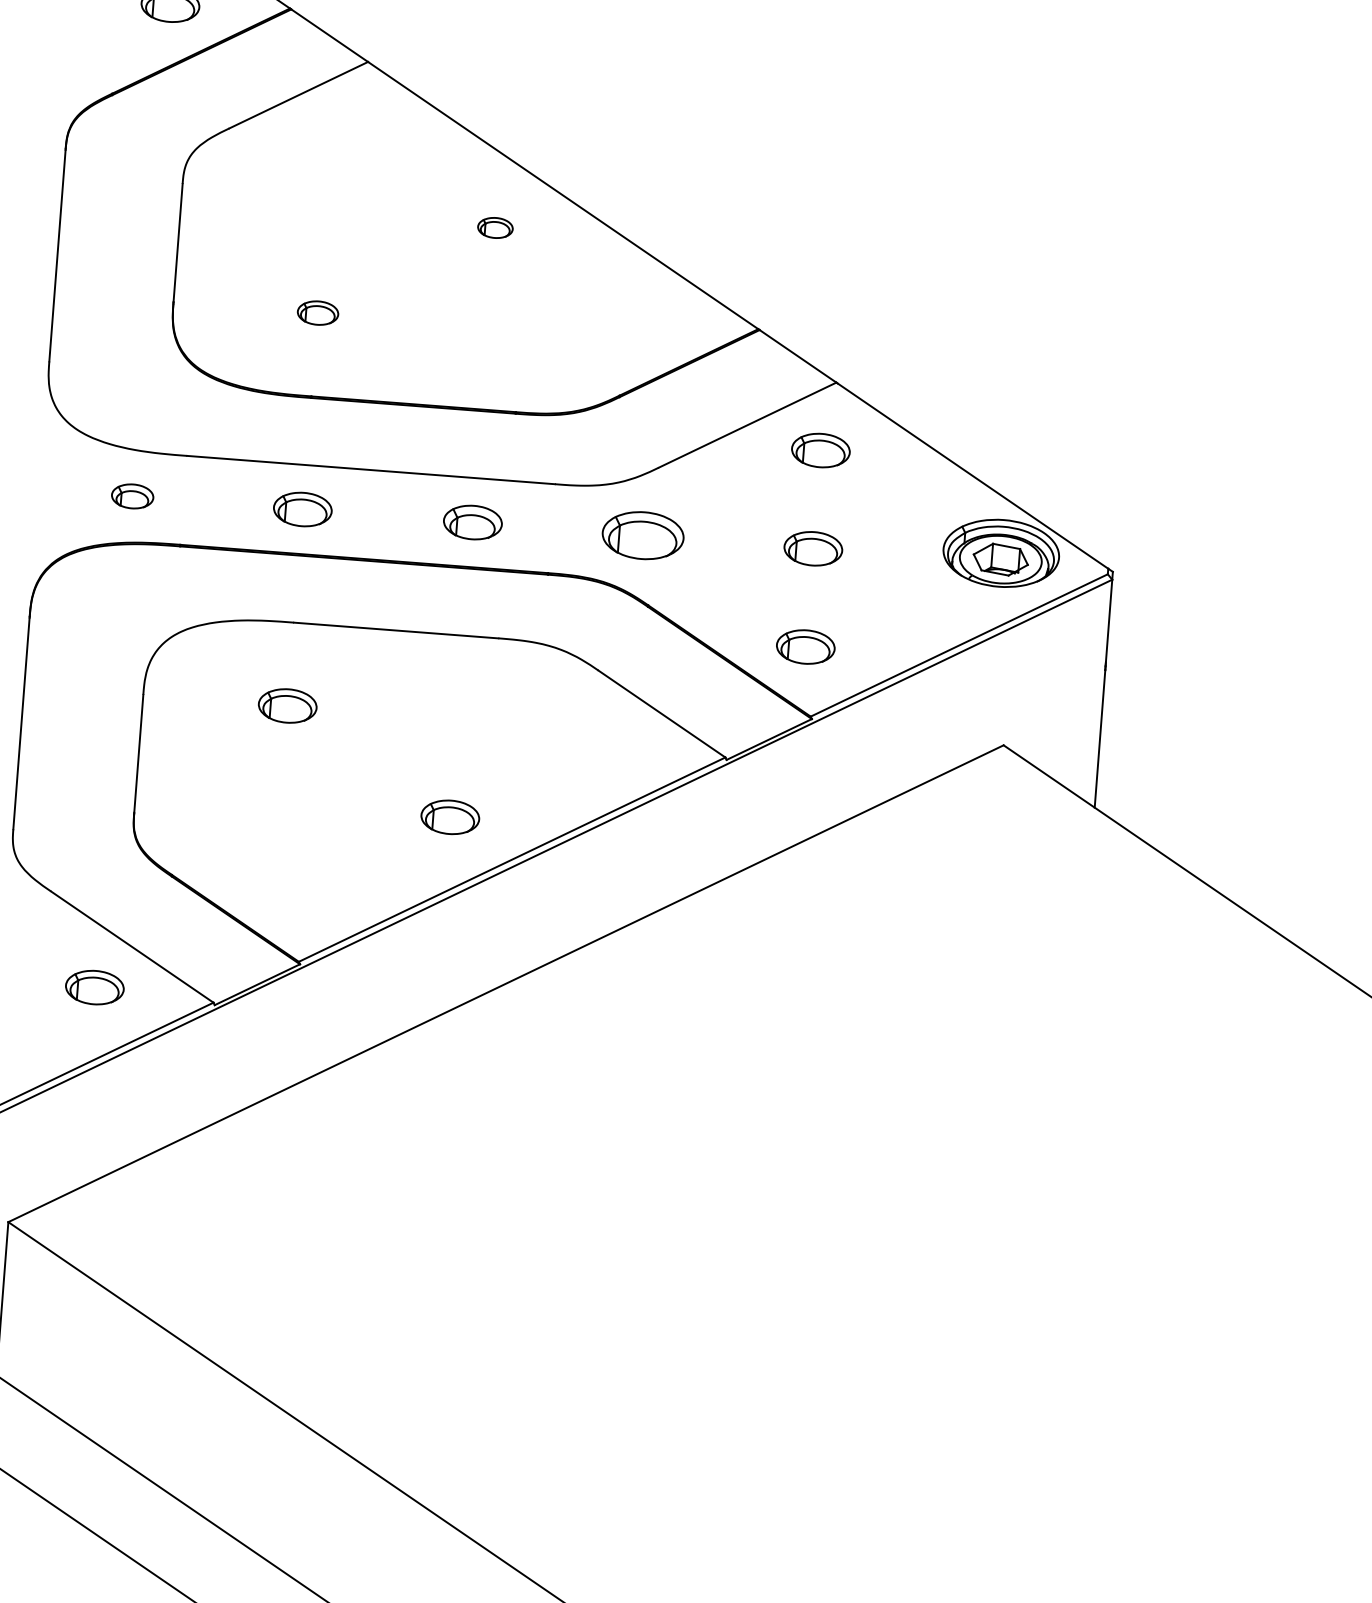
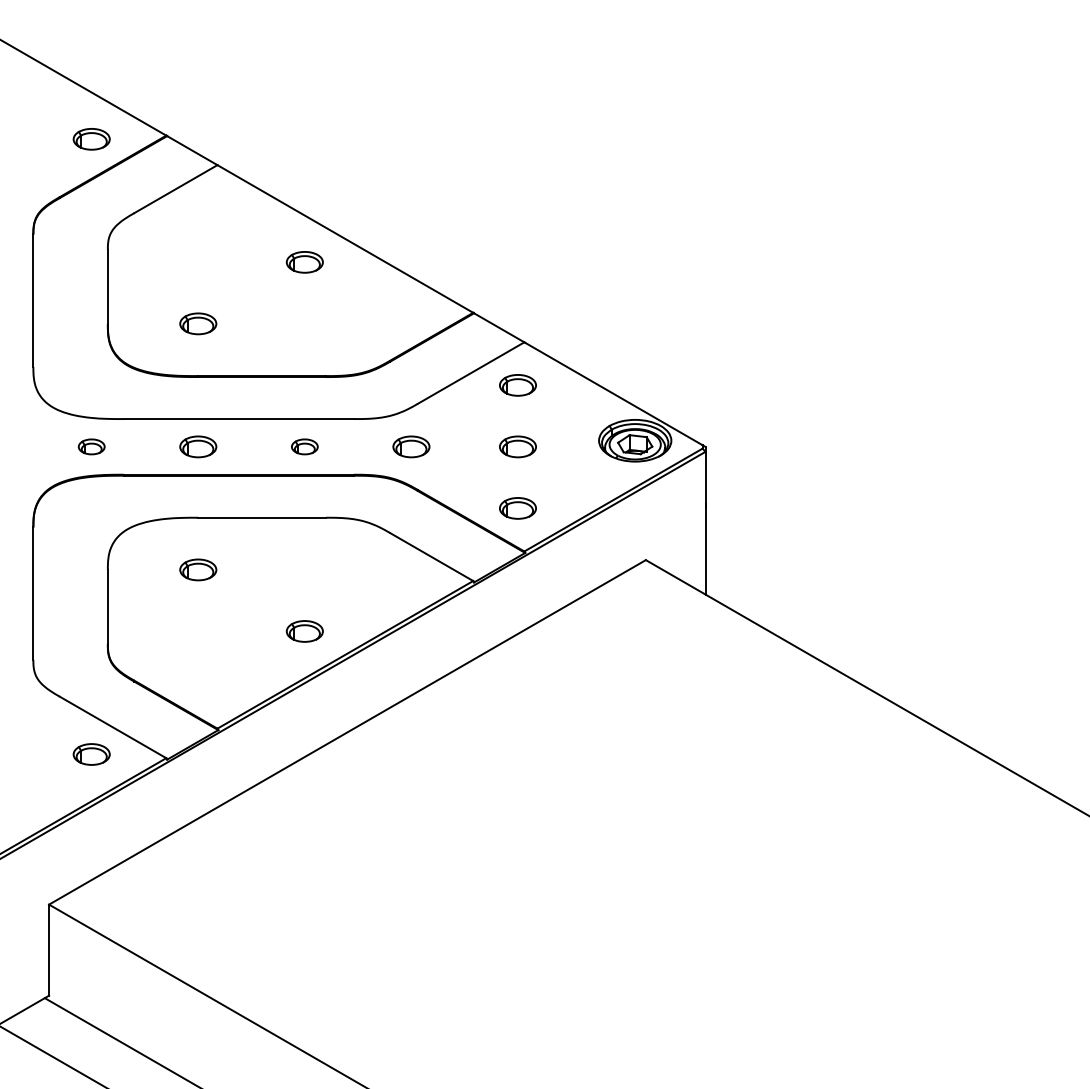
part: (495, 228) -> (304, 262), size x1.67
part: (318, 312) -> (198, 323), size x1.43
part: (472, 521) -> (304, 446), size x0.71
part: (643, 535) -> (411, 446), size x0.71

